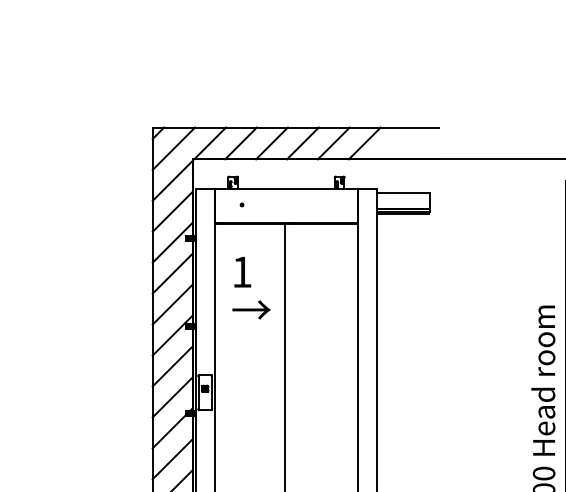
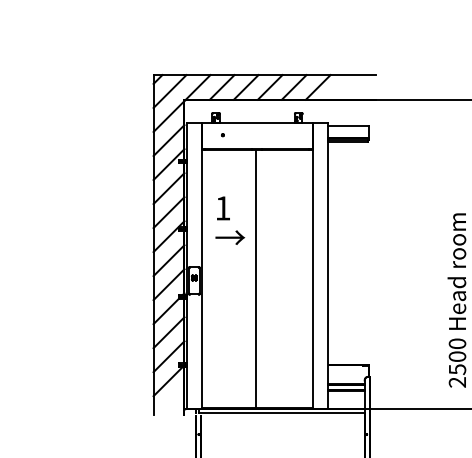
text: (251, 287) -> (230, 220), moved

